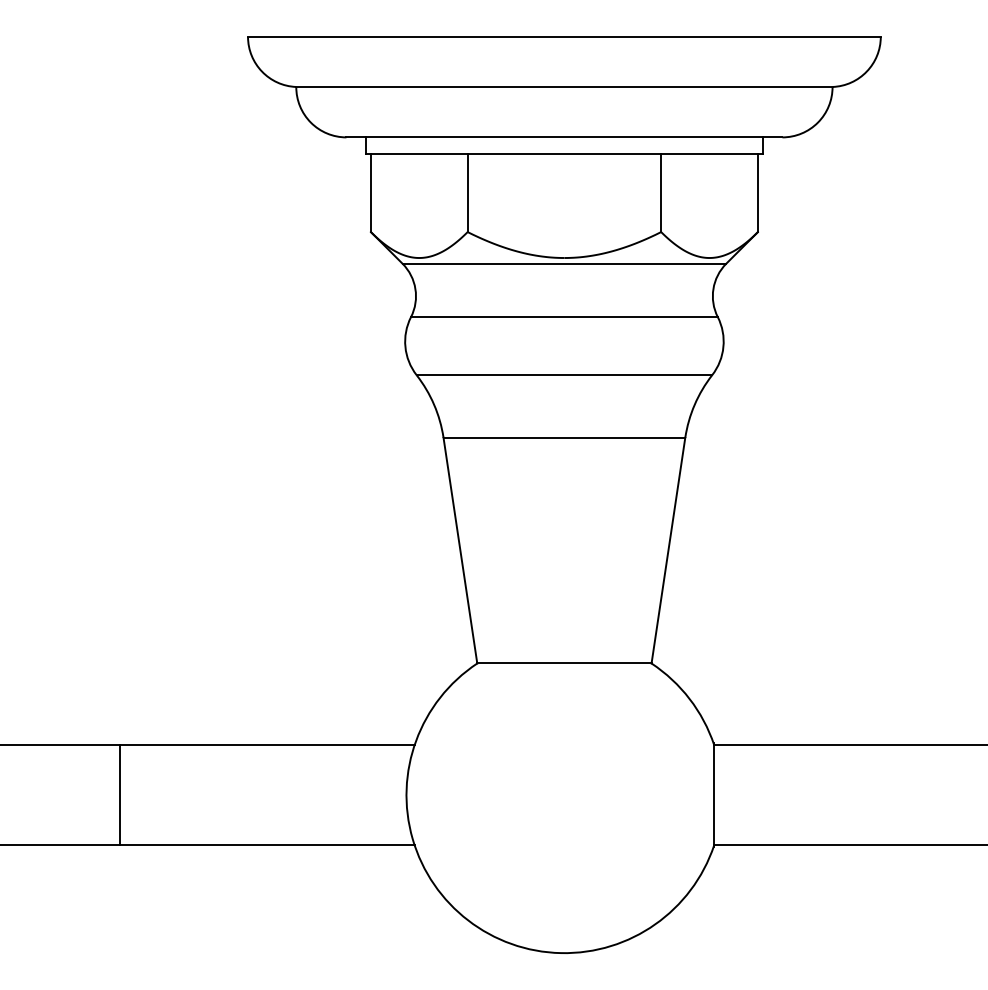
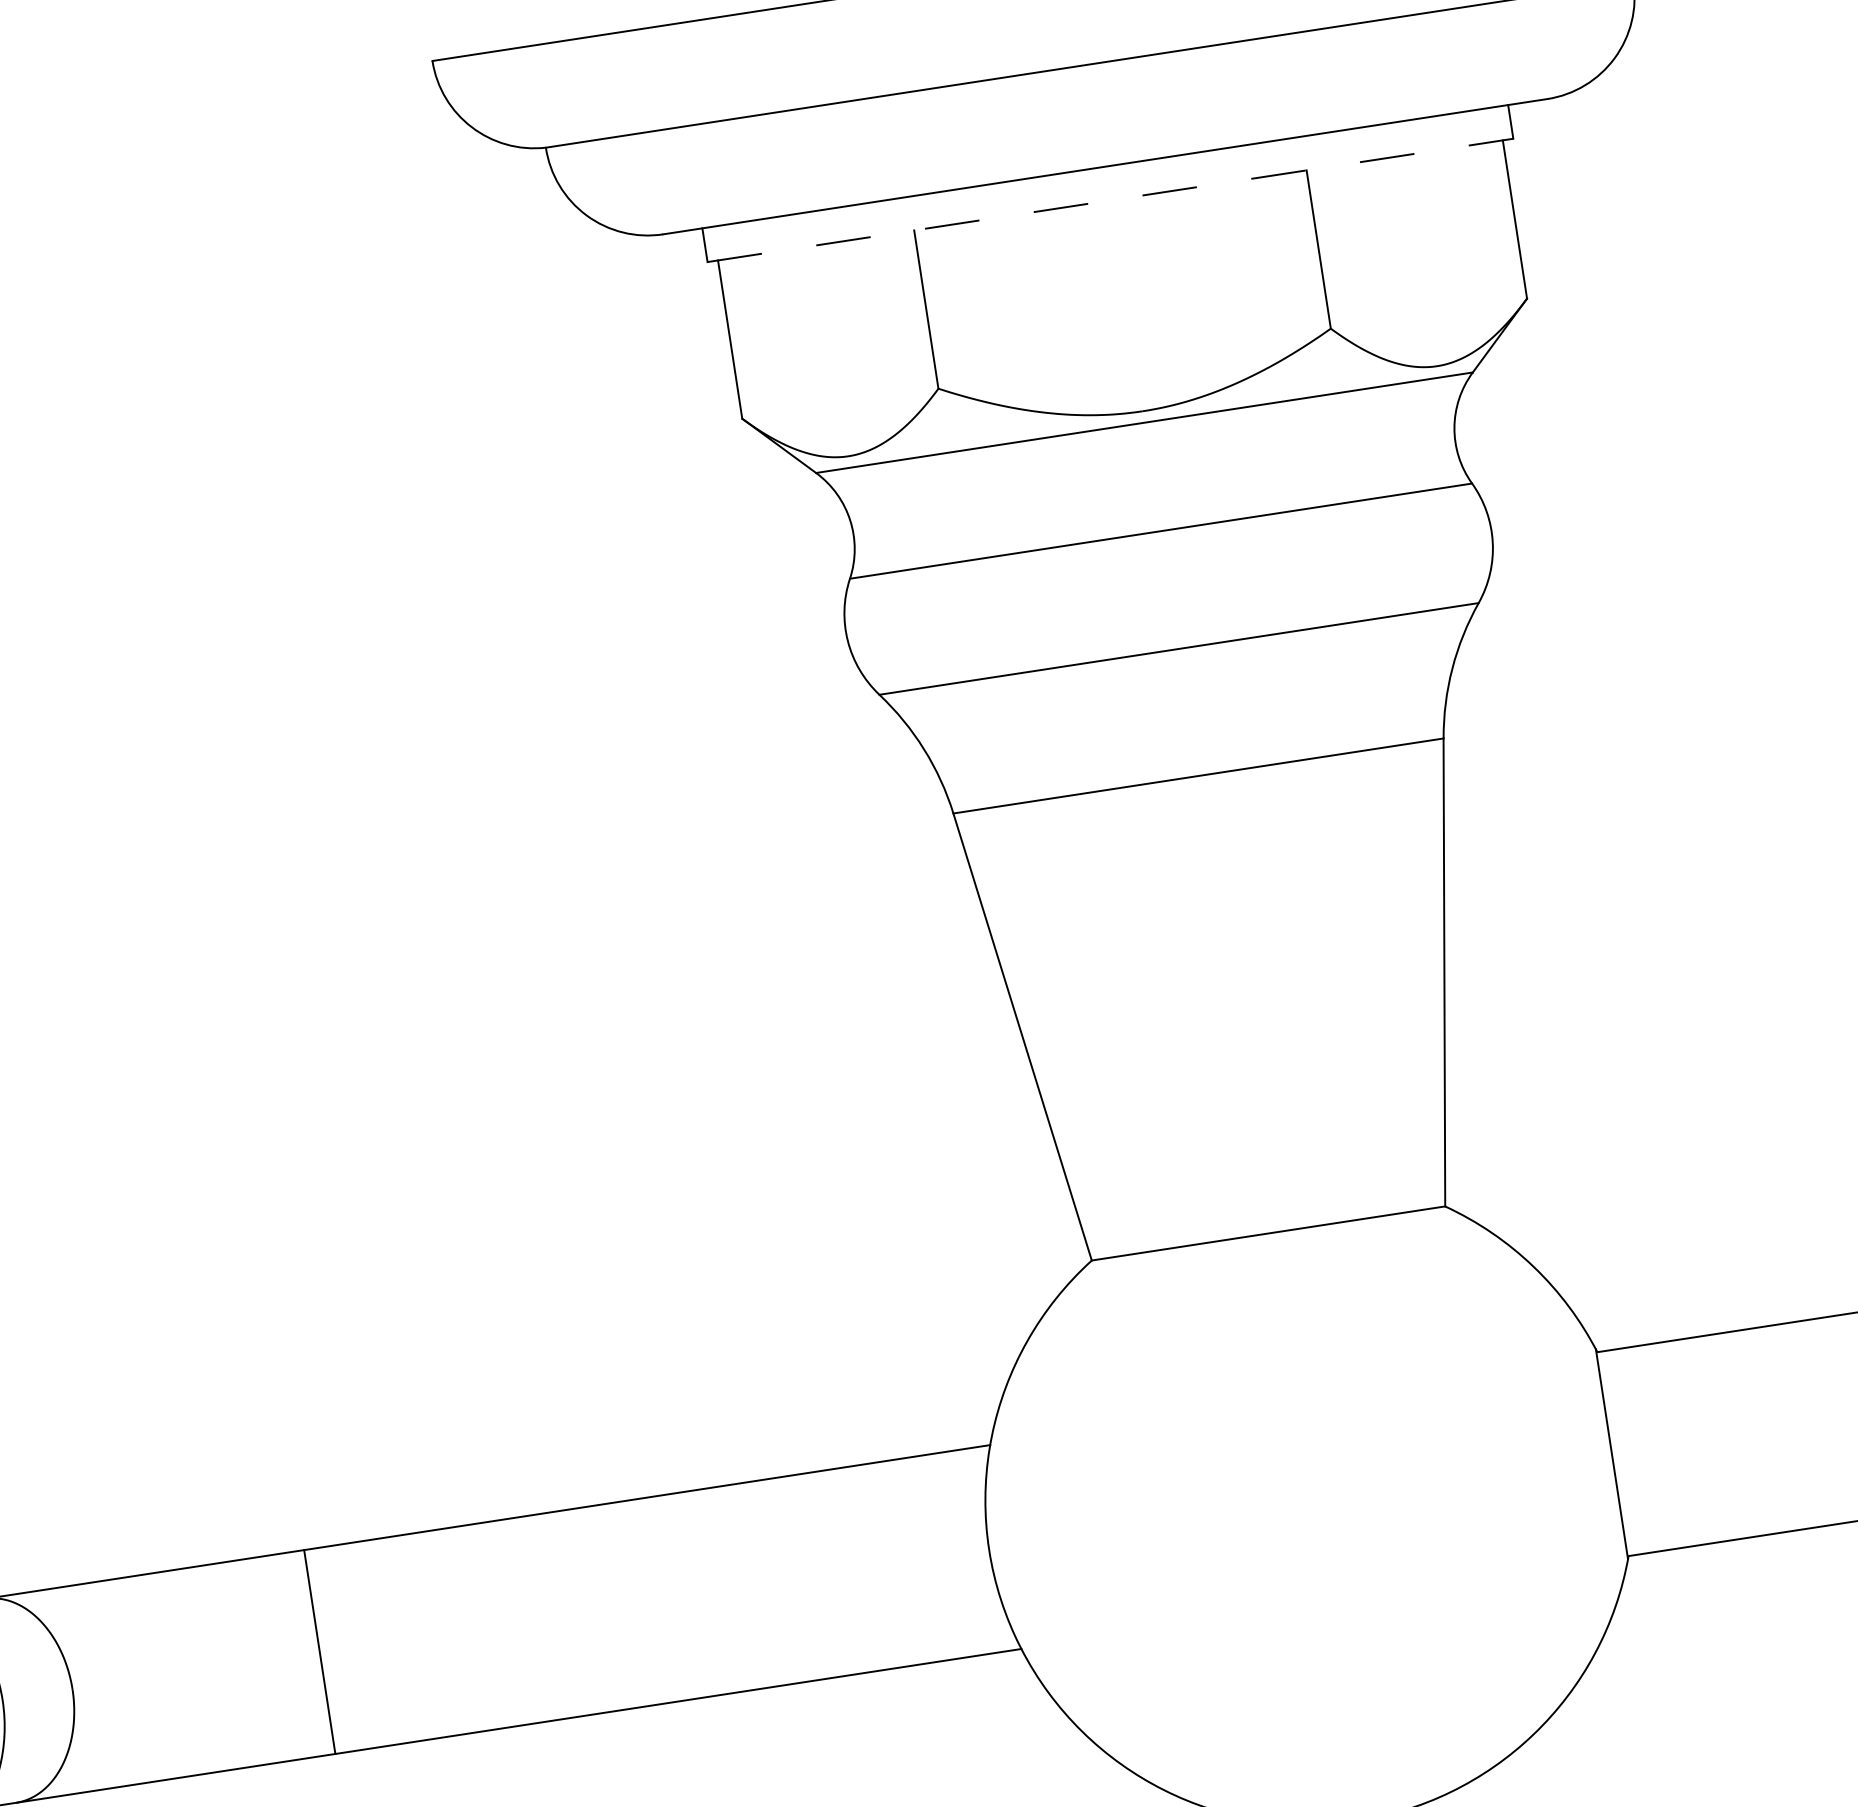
line: (564, 154) -> (1110, 201), solid -> dashed
line: (120, 794) -> (319, 1650), moved

